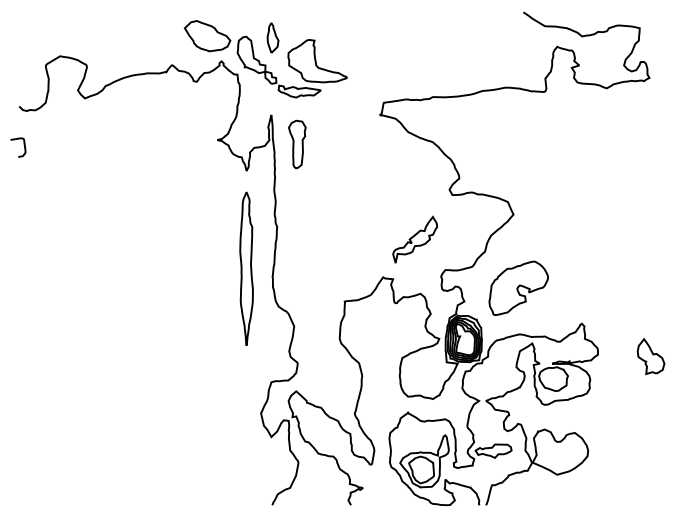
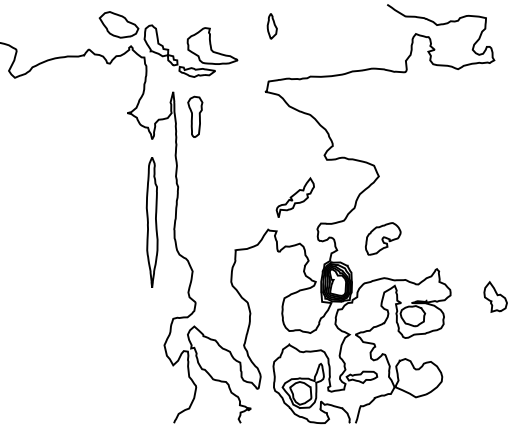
part: (272, 37) -> (271, 26), moved
part: (518, 287) -> (383, 238), size x0.7

